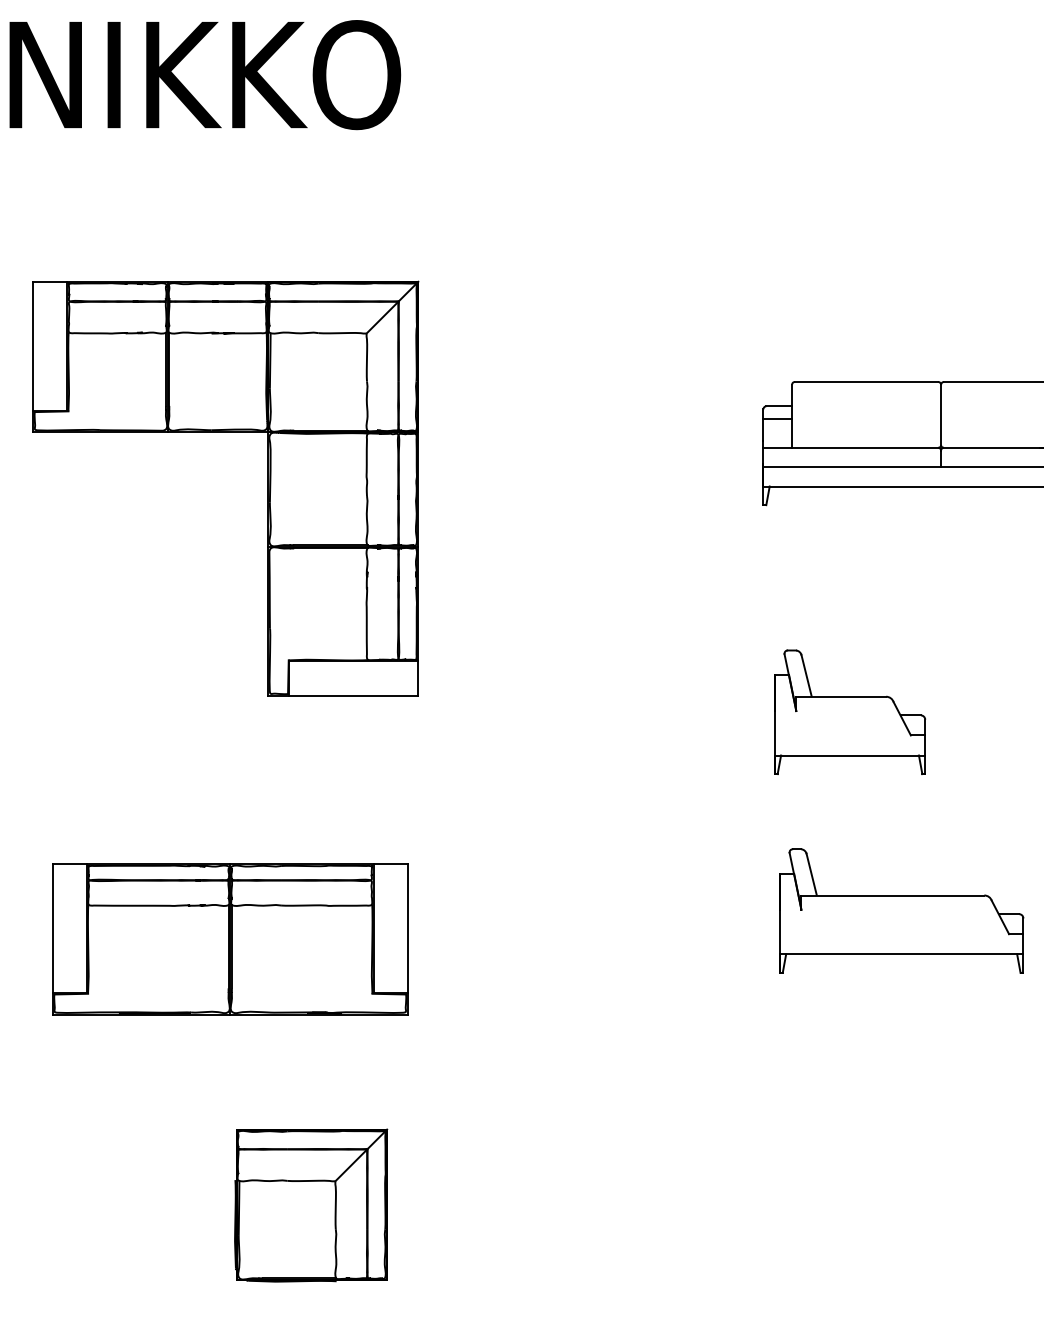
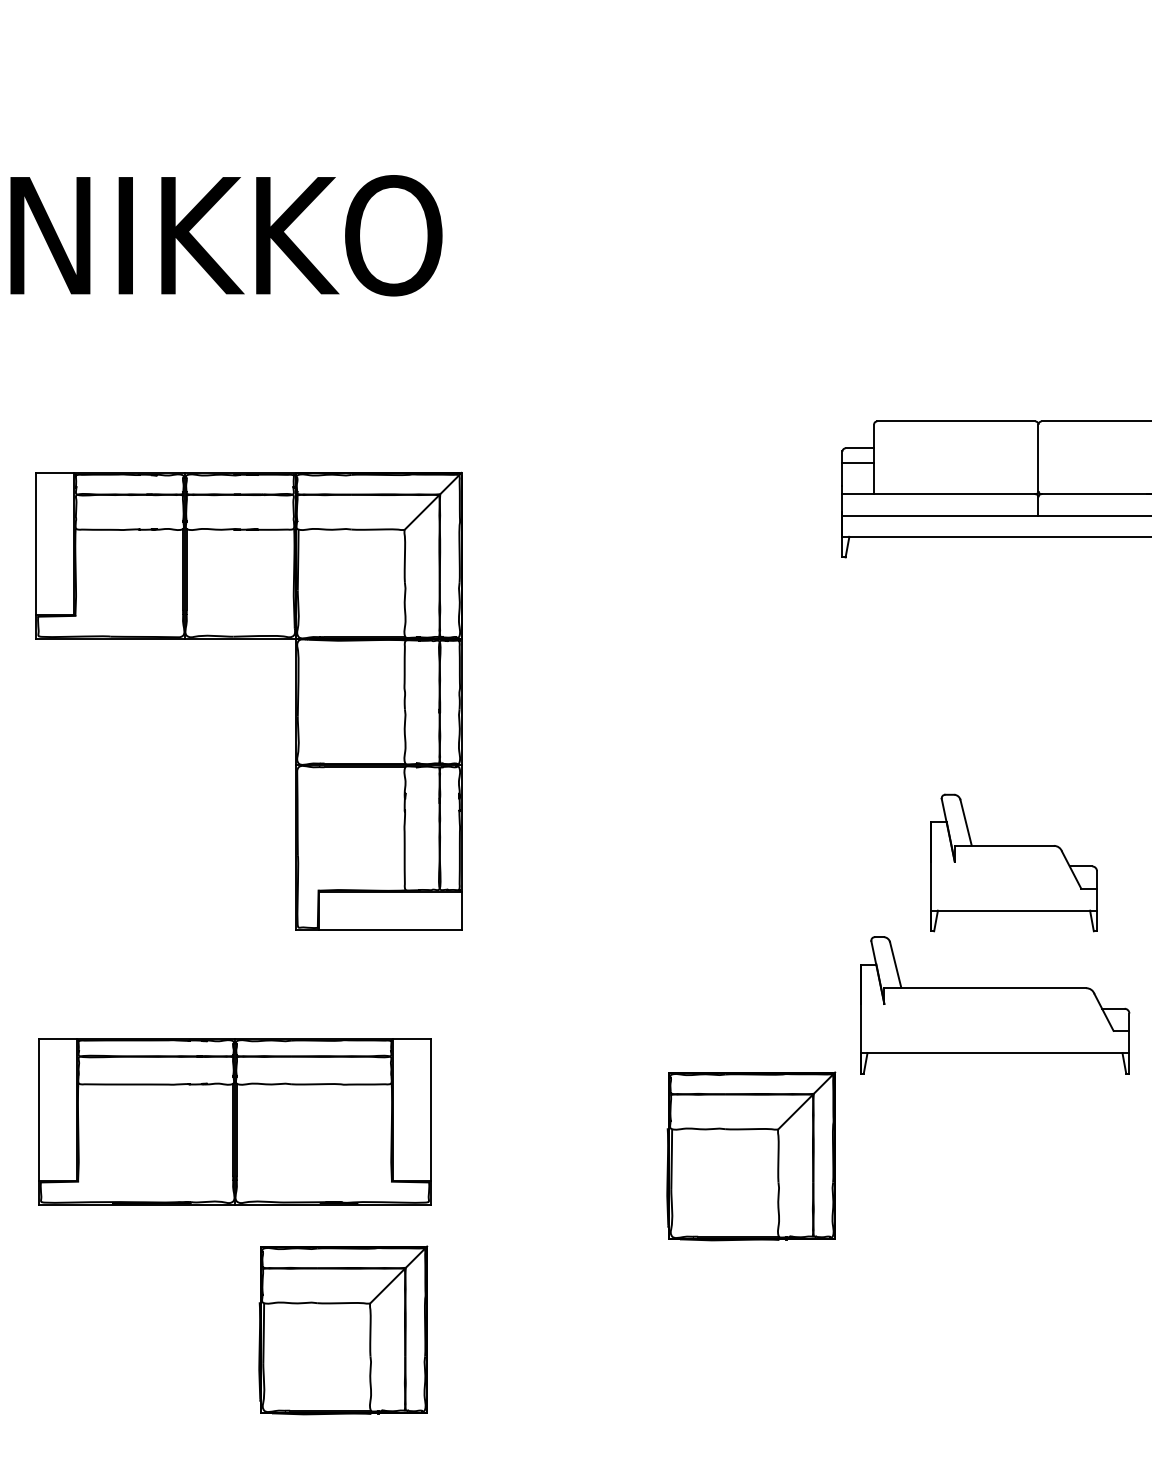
text: (205, 74) -> (226, 235), moved
part: (267, 488) -> (295, 700), moved
part: (849, 711) -> (1013, 862), moved
part: (229, 939) -> (234, 1121), moved
part: (681, 1047) -> (751, 1156), added

